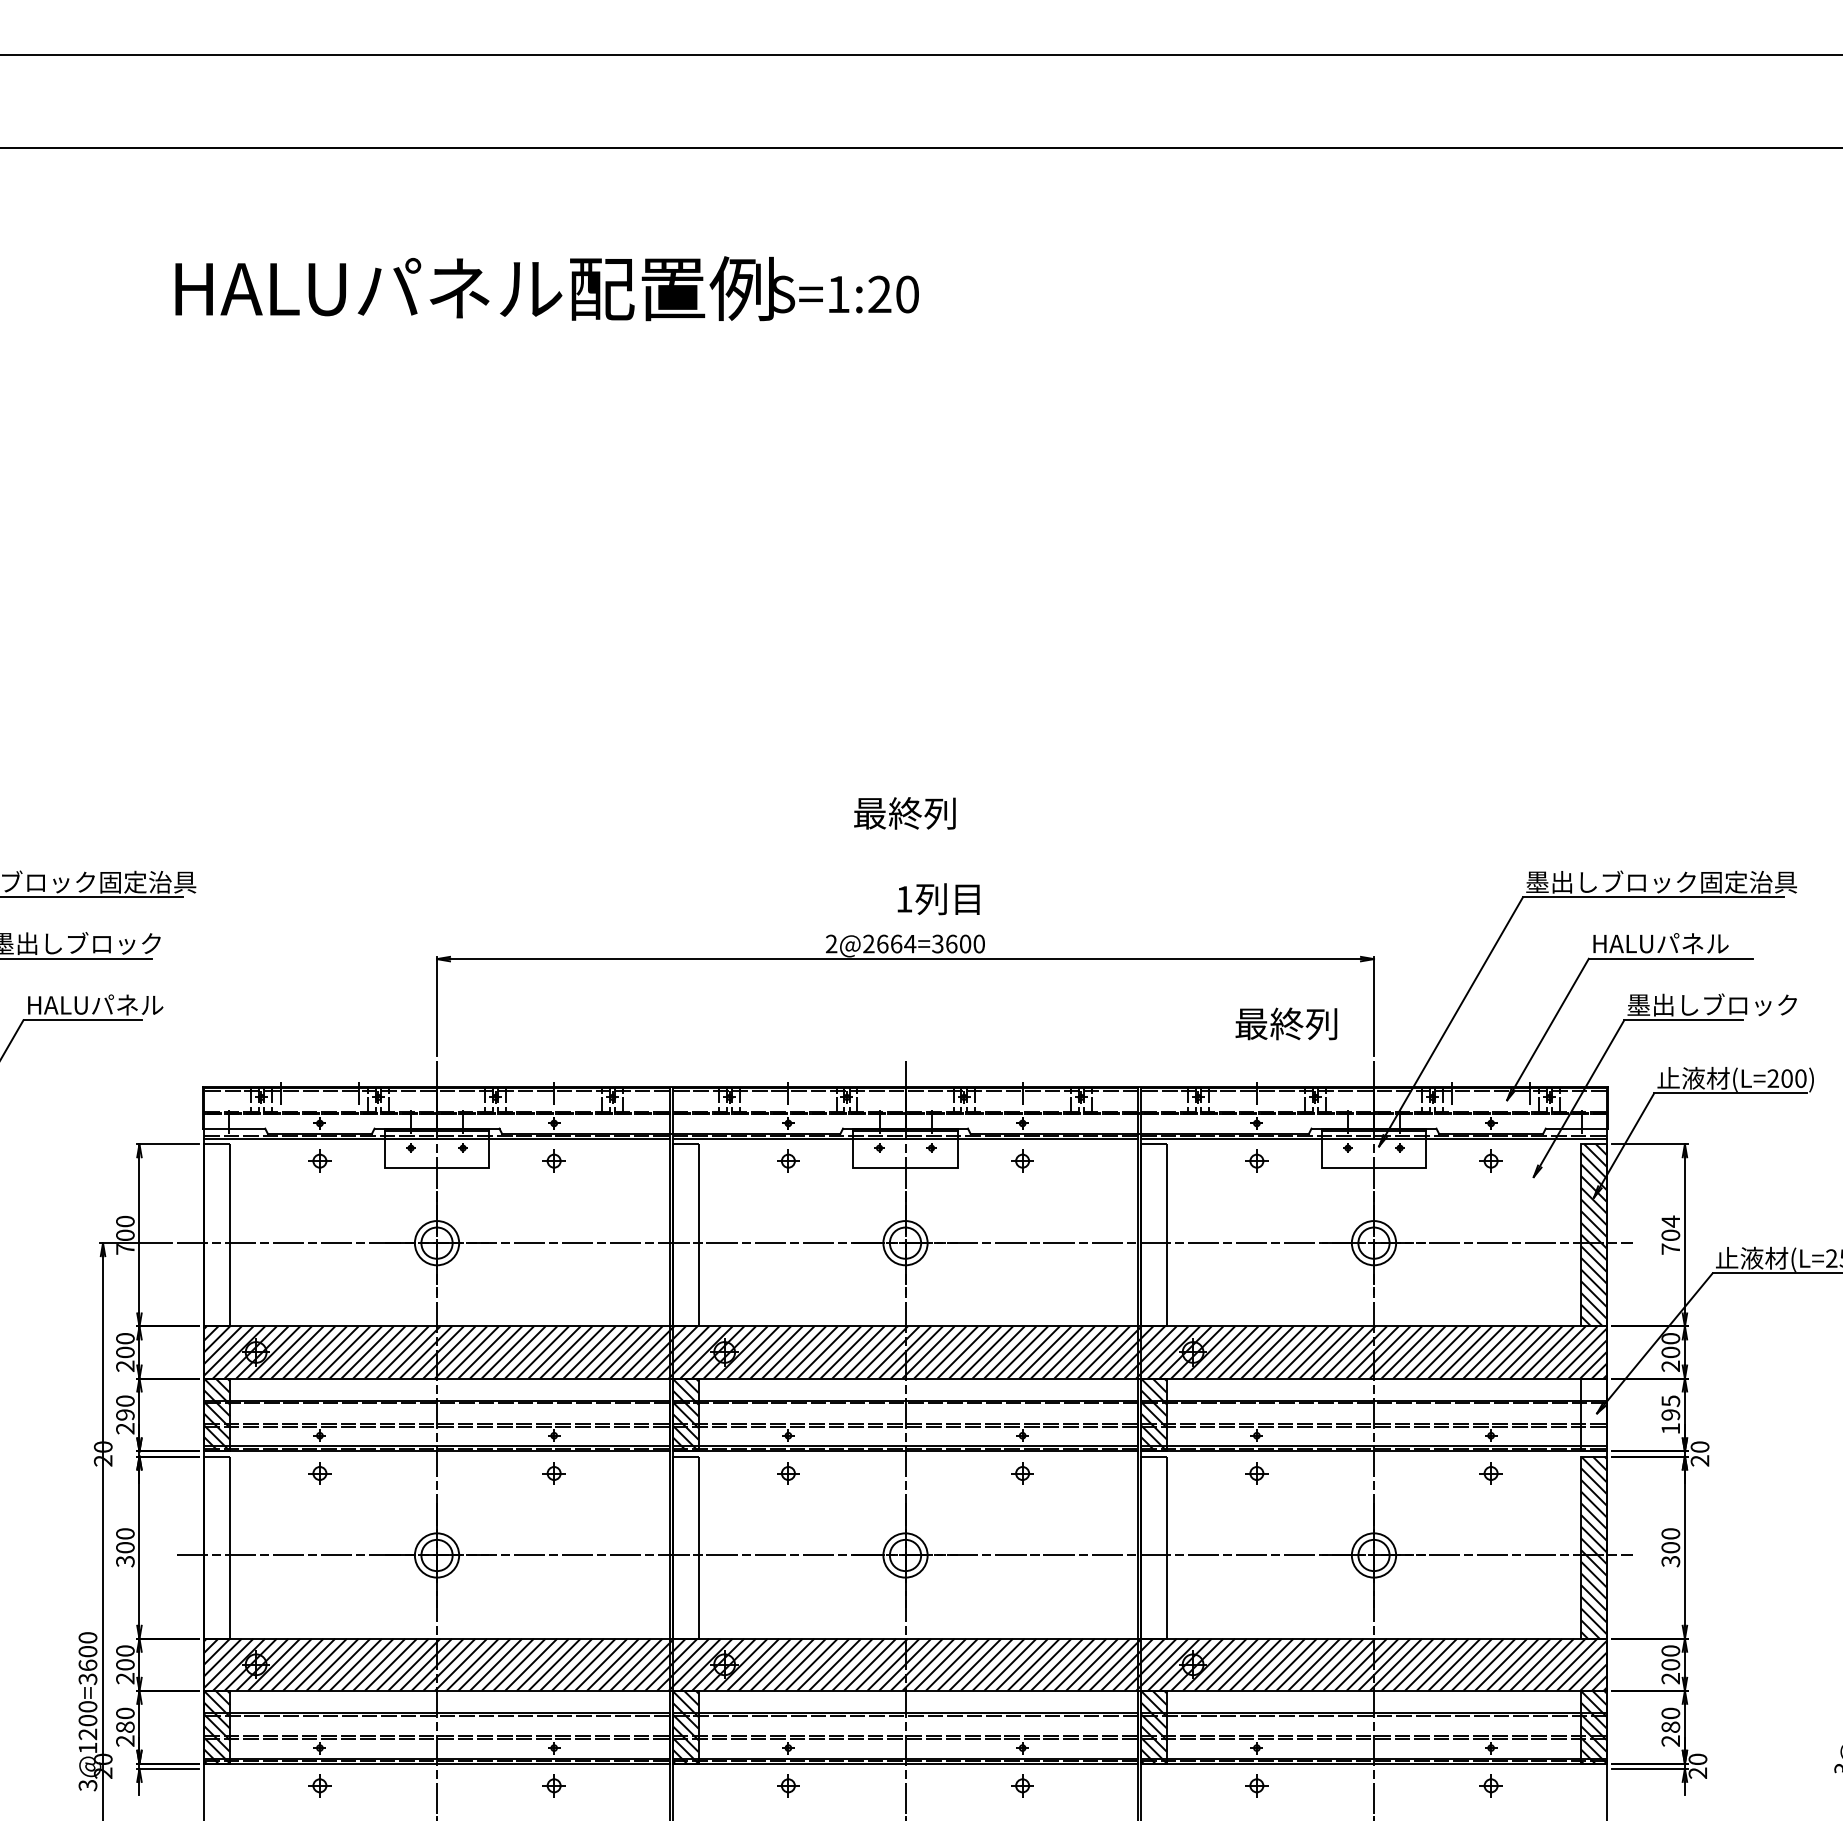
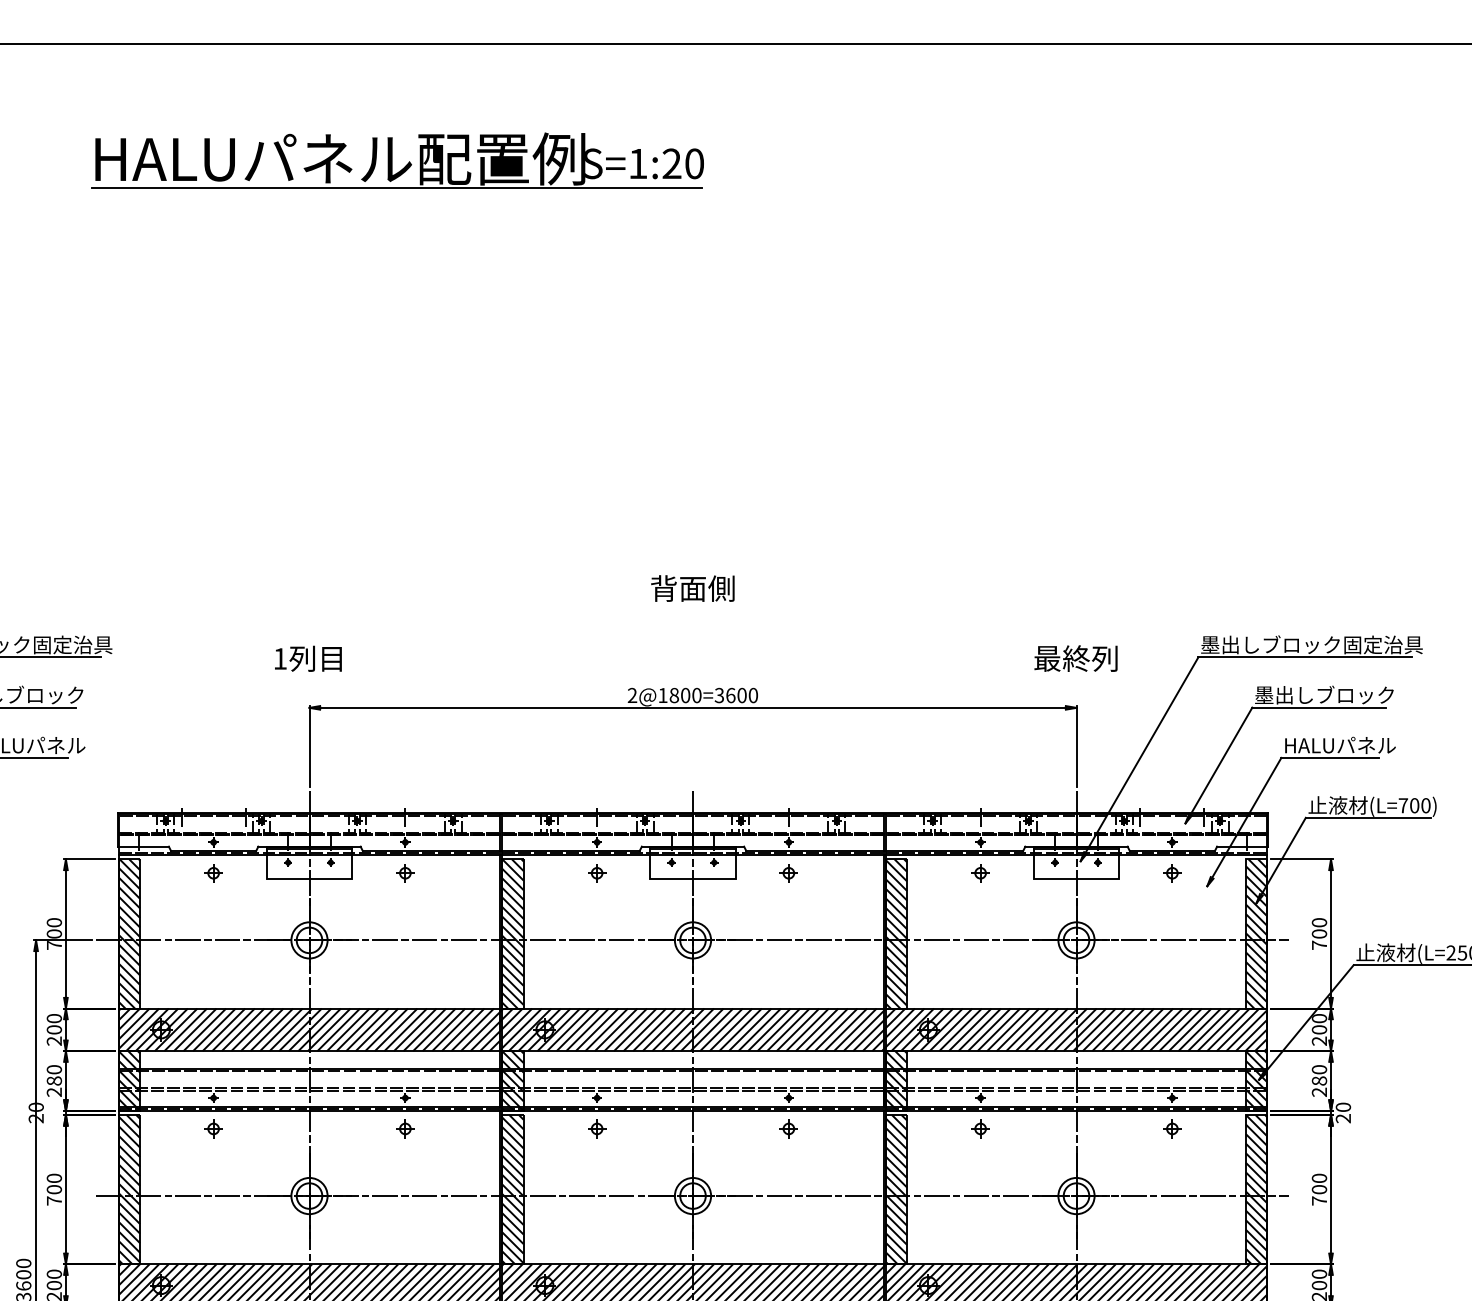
line: (543, 324) -> (396, 188), added
text: (905, 813) -> (692, 588), 最終列 -> 背面側
text: (938, 899) -> (308, 659), moved
text: (889, 943) -> (679, 695), 2@2664=3600 -> 2@1800=3600
text: (1676, 943) -> (1324, 695), HALUパネル -> 墨出しブロック
text: (1711, 1004) -> (1352, 745), 墨出しブロック -> HALUパネル
text: (1286, 1023) -> (1076, 658), moved
text: (1773, 1078) -> (1403, 805), (L=200) -> (L=700)
text: (1670, 1221) -> (1319, 922), 704 -> 700
hatch: (217, 1235) -> (129, 934), added
hatch: (685, 1235) -> (512, 934), added
hatch: (1154, 1235) -> (896, 934), added
text: (125, 1414) -> (54, 1080), 290 -> 280
hatch: (1593, 1414) -> (1256, 1080), added
text: (1670, 1414) -> (1319, 1080), 195 -> 280
hatch: (217, 1547) -> (129, 1189), added
hatch: (685, 1547) -> (512, 1189), added
hatch: (1154, 1547) -> (896, 1189), added
text: (125, 1561) -> (54, 1200), 300 -> 700
text: (1670, 1561) -> (1319, 1200), 300 -> 700

